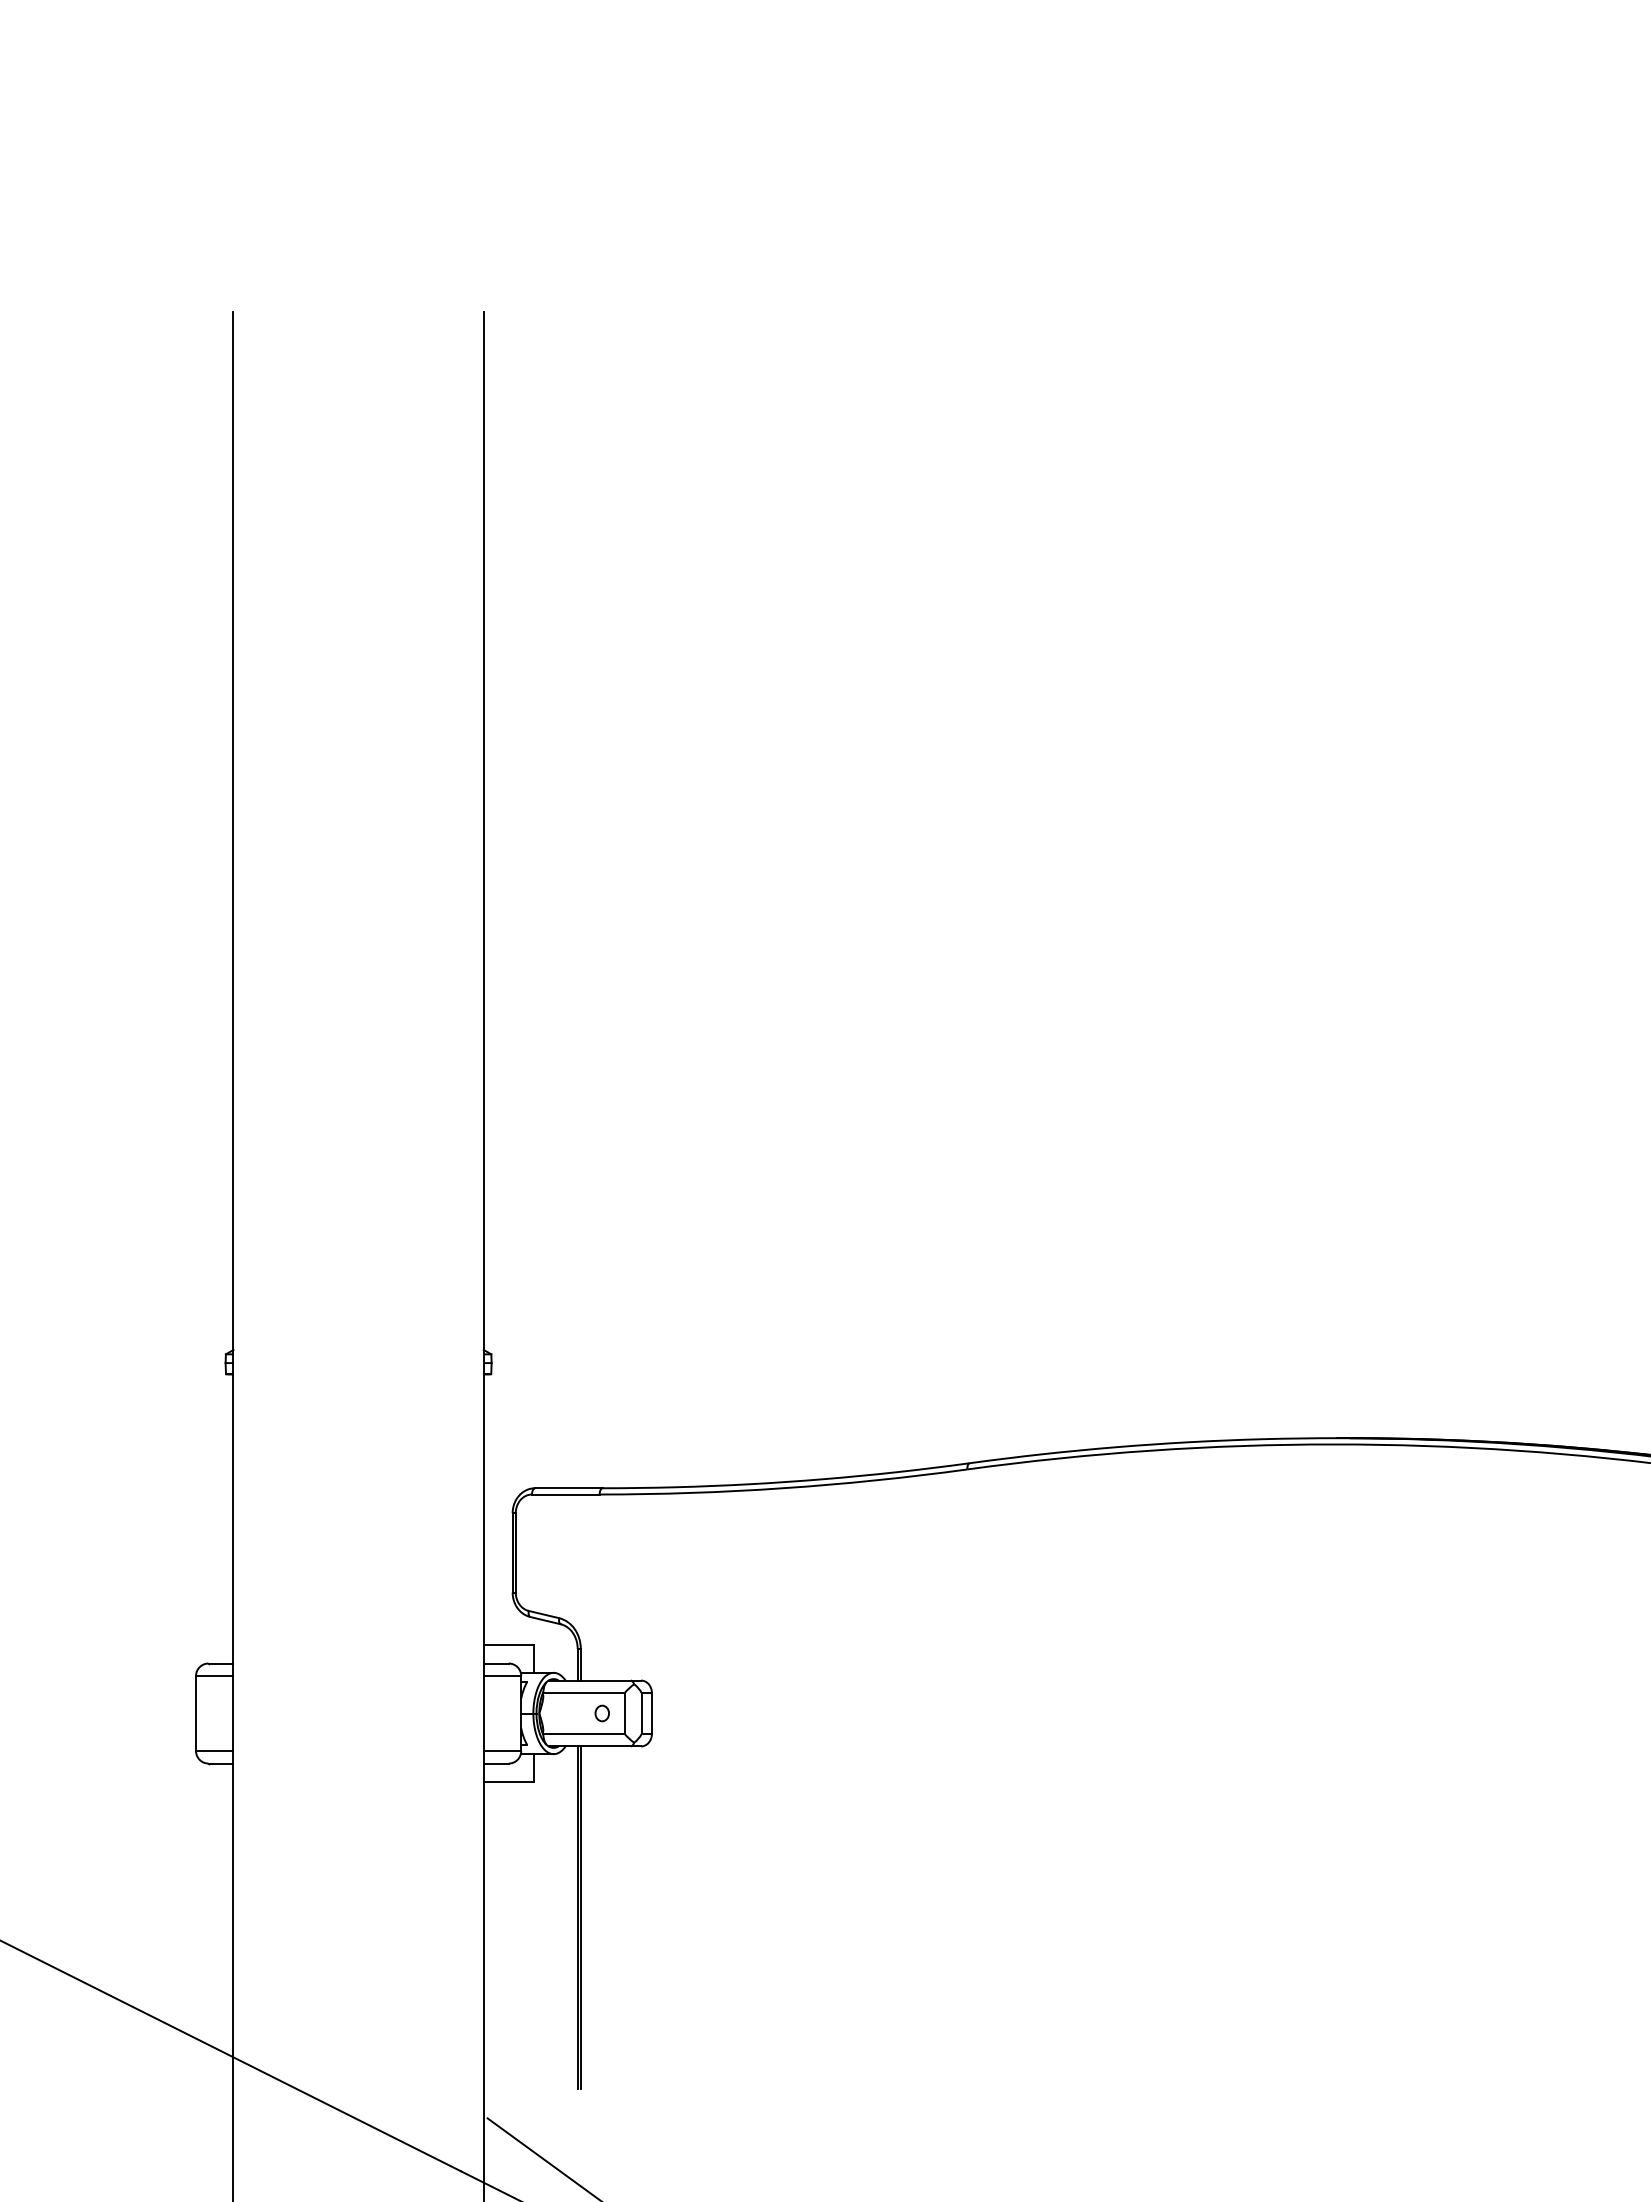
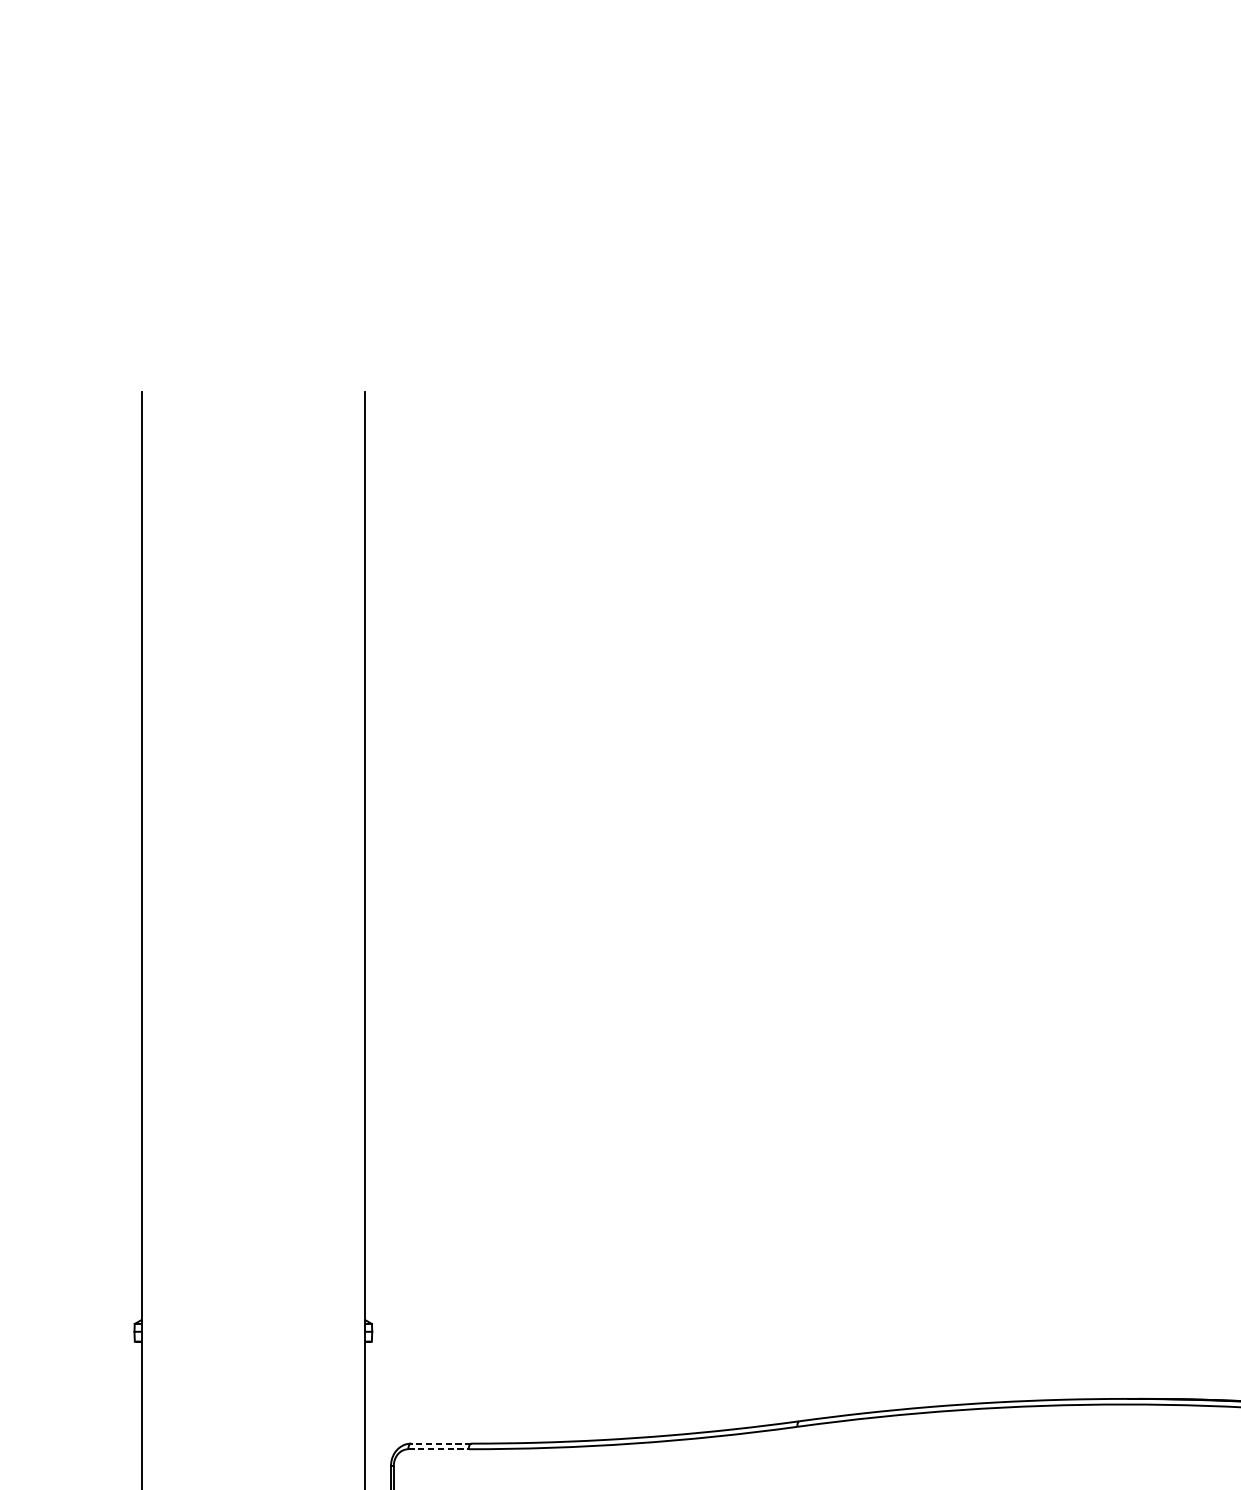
line: (568, 1488) -> (440, 1443), solid -> dashed
line: (565, 1494) -> (438, 1449), solid -> dashed

